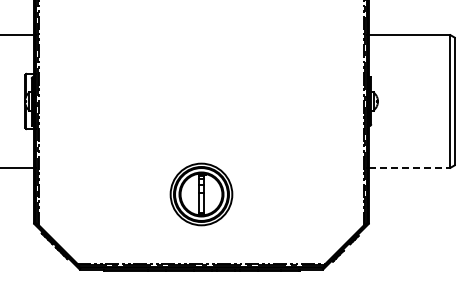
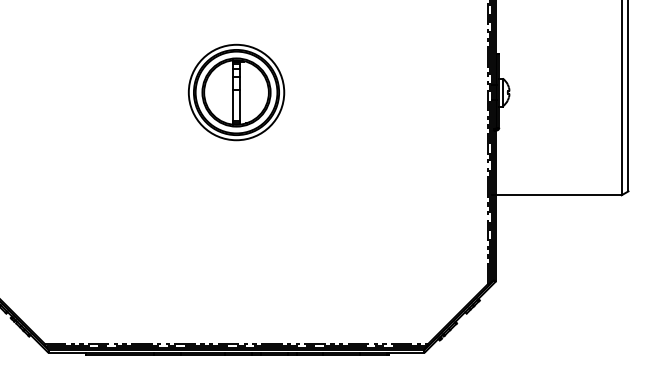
line: (409, 167) -> (558, 194), dashed -> solid
part: (201, 194) -> (236, 92), moved

